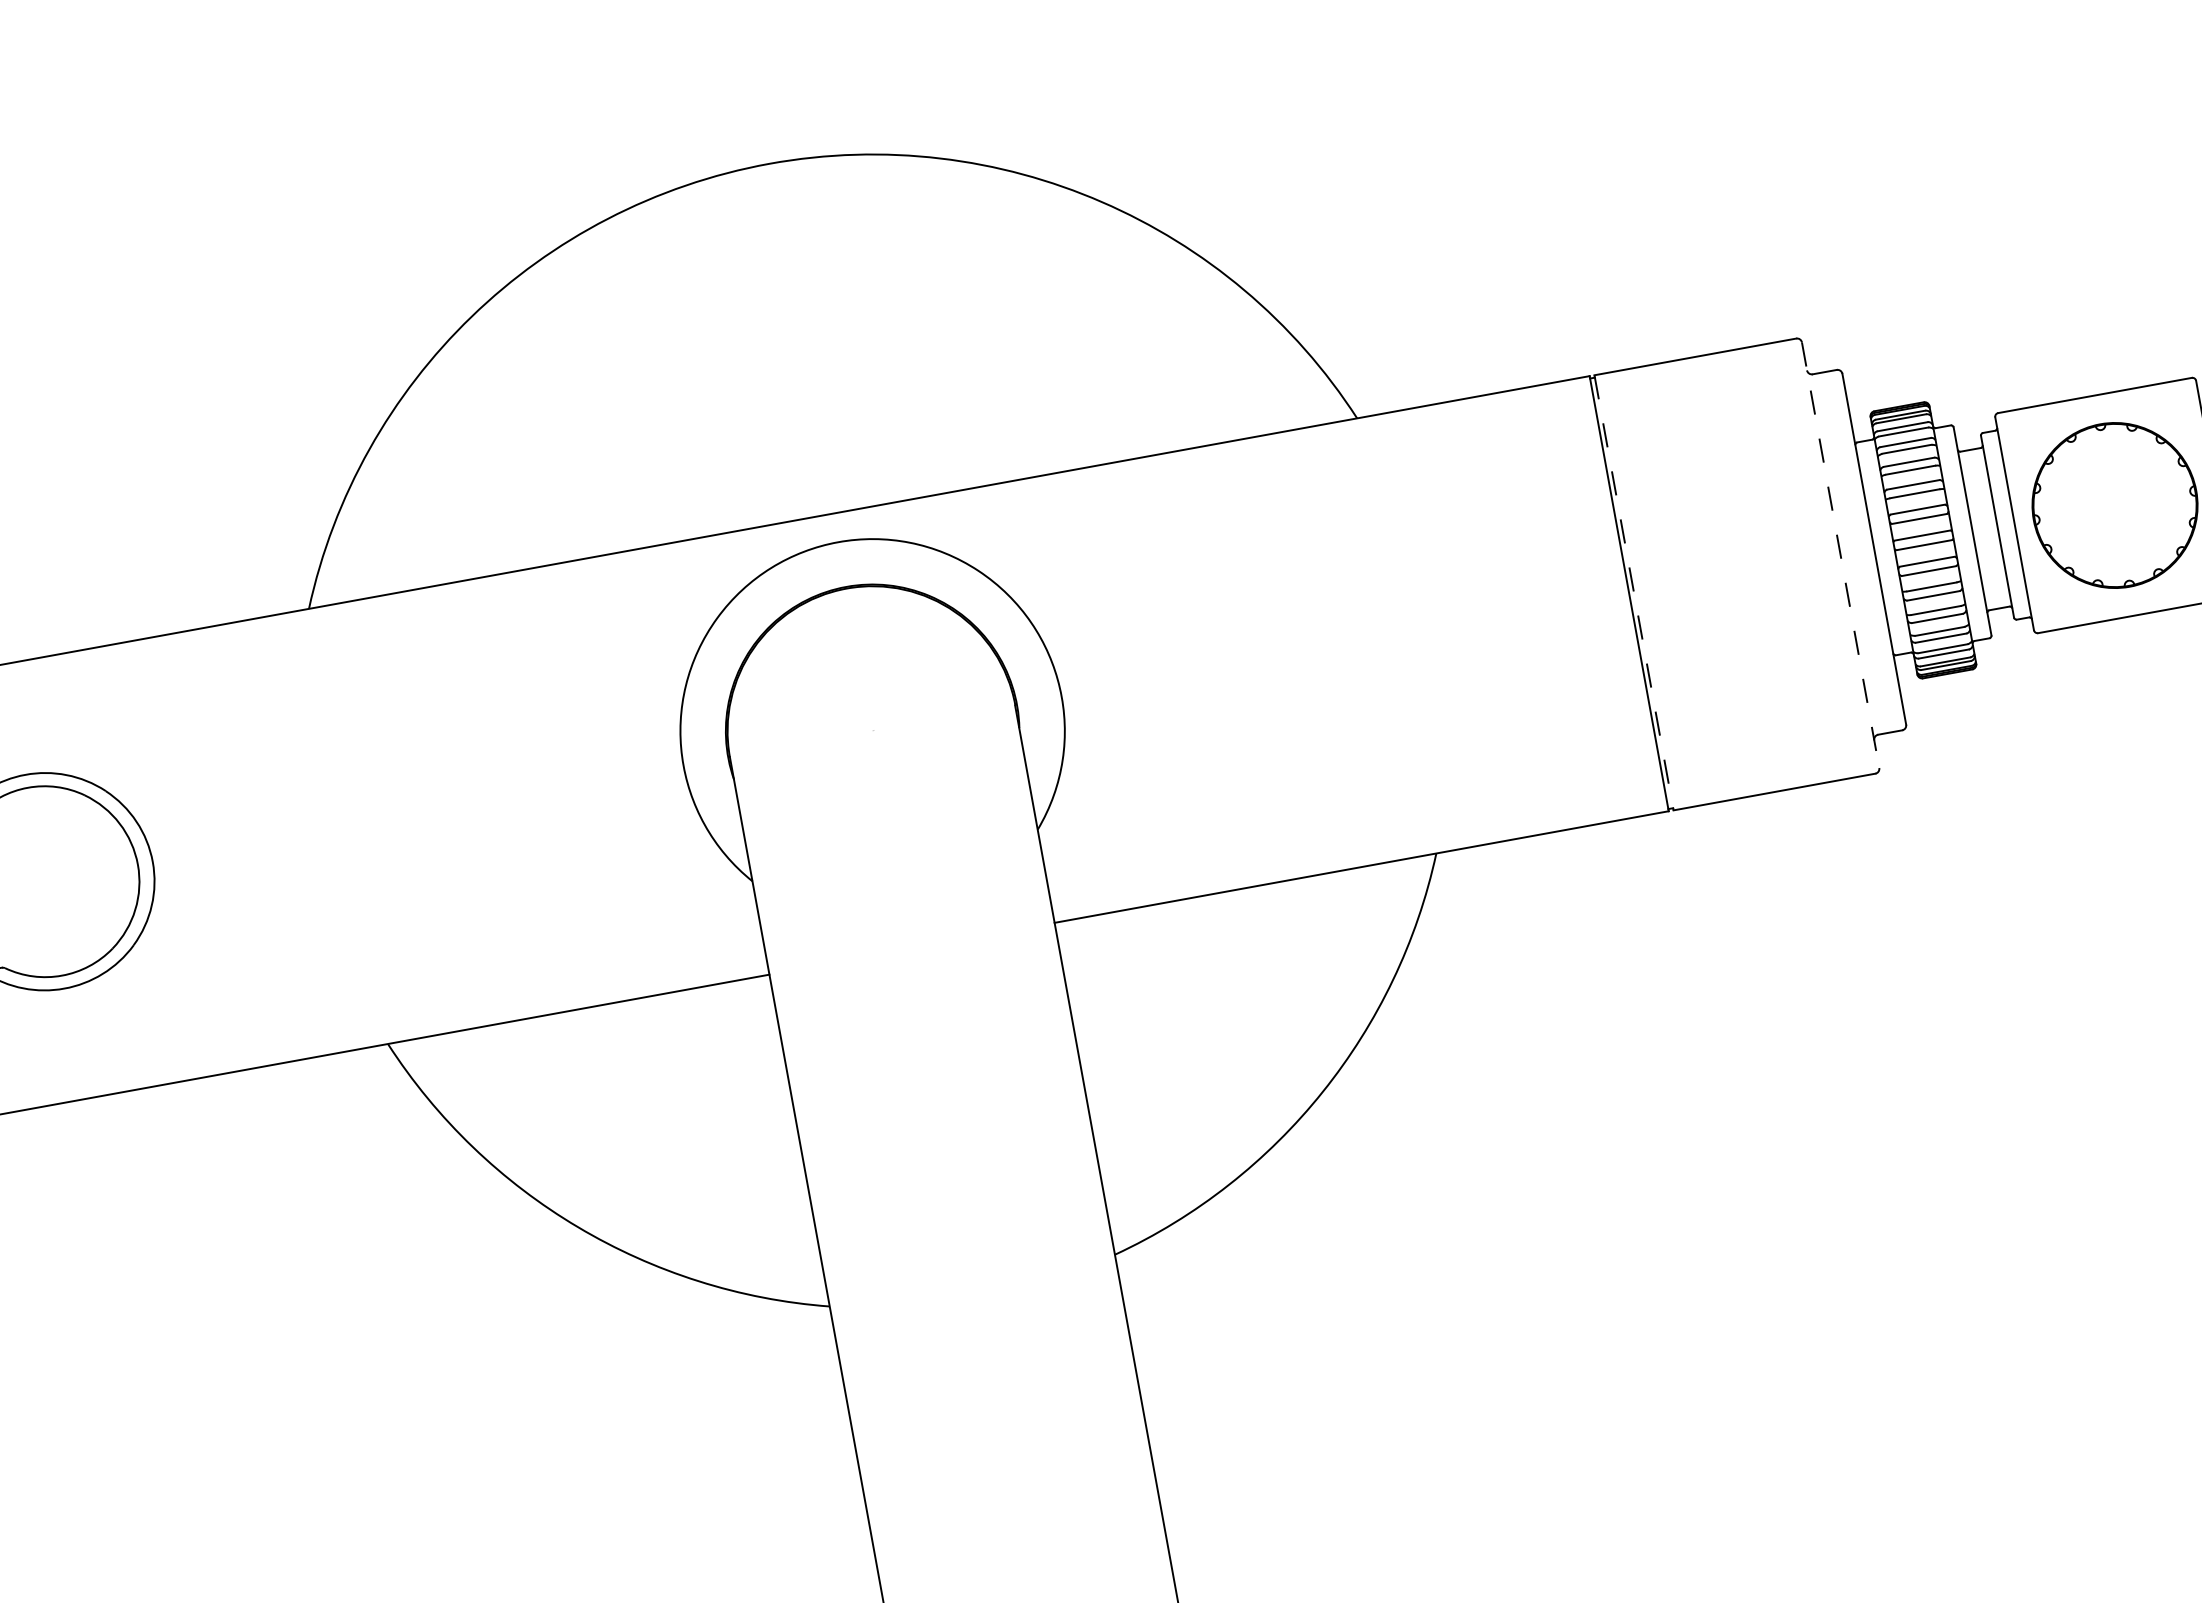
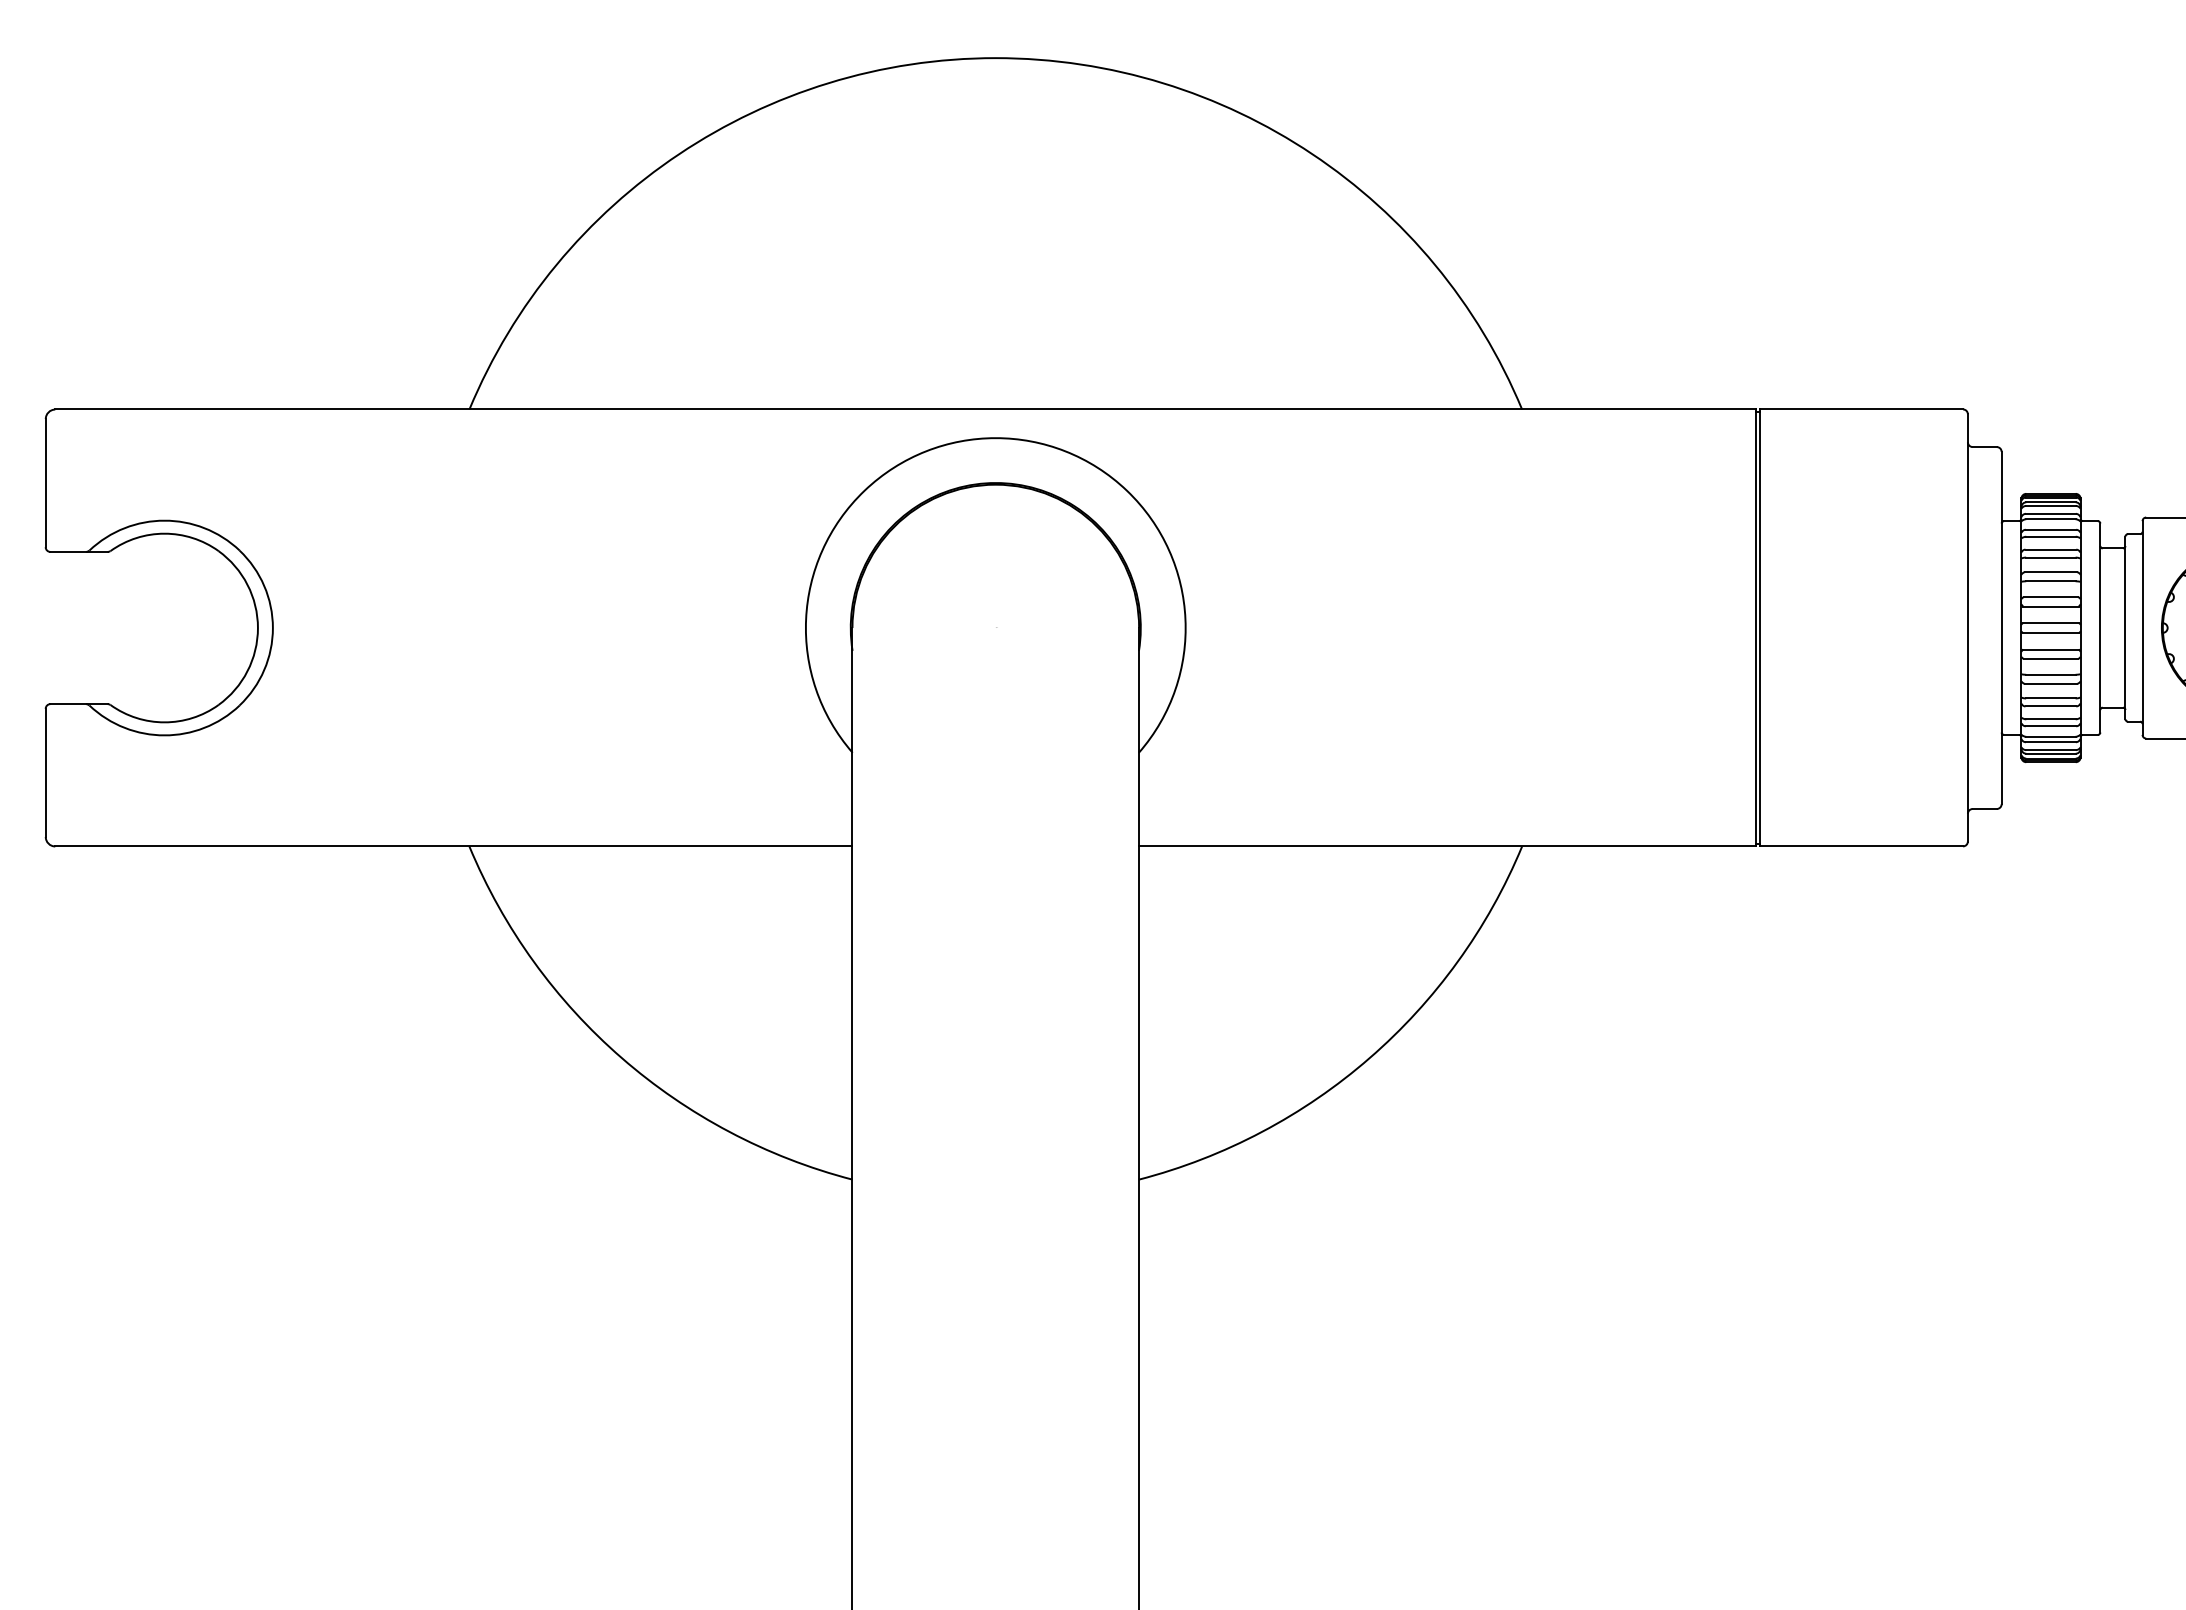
line: (1840, 554) -> (1967, 627), dashed -> solid
line: (1634, 593) -> (1760, 628), dashed -> solid

